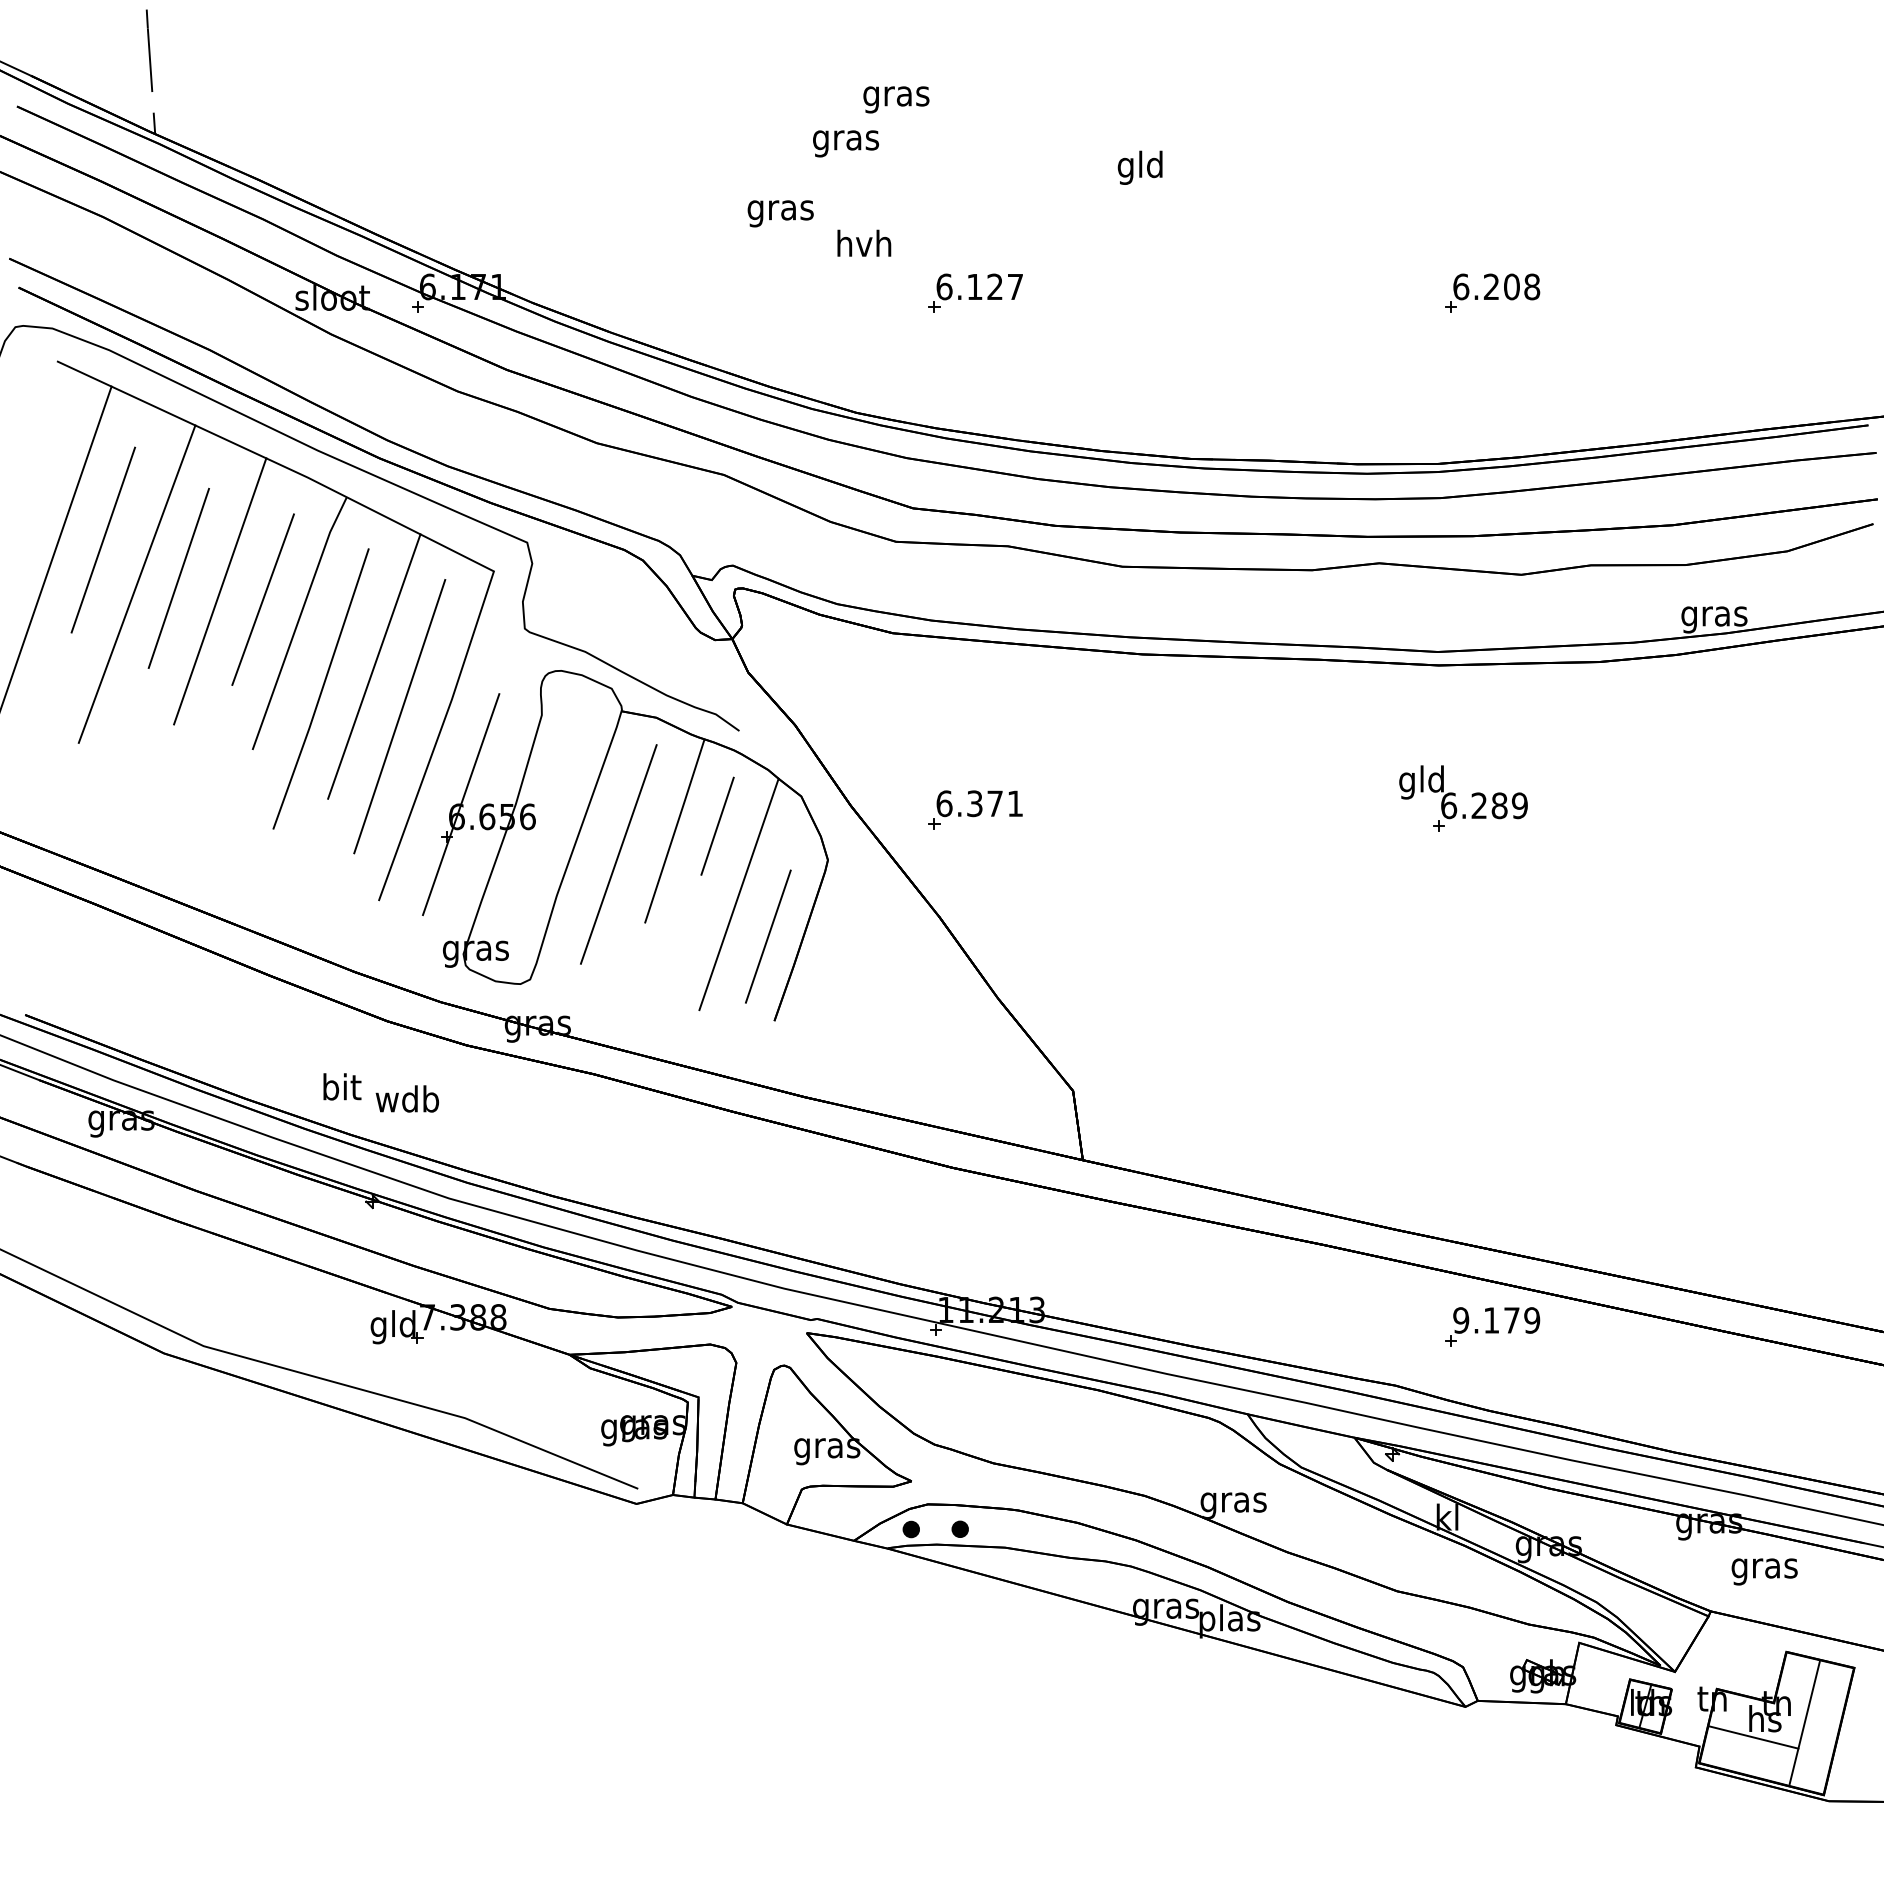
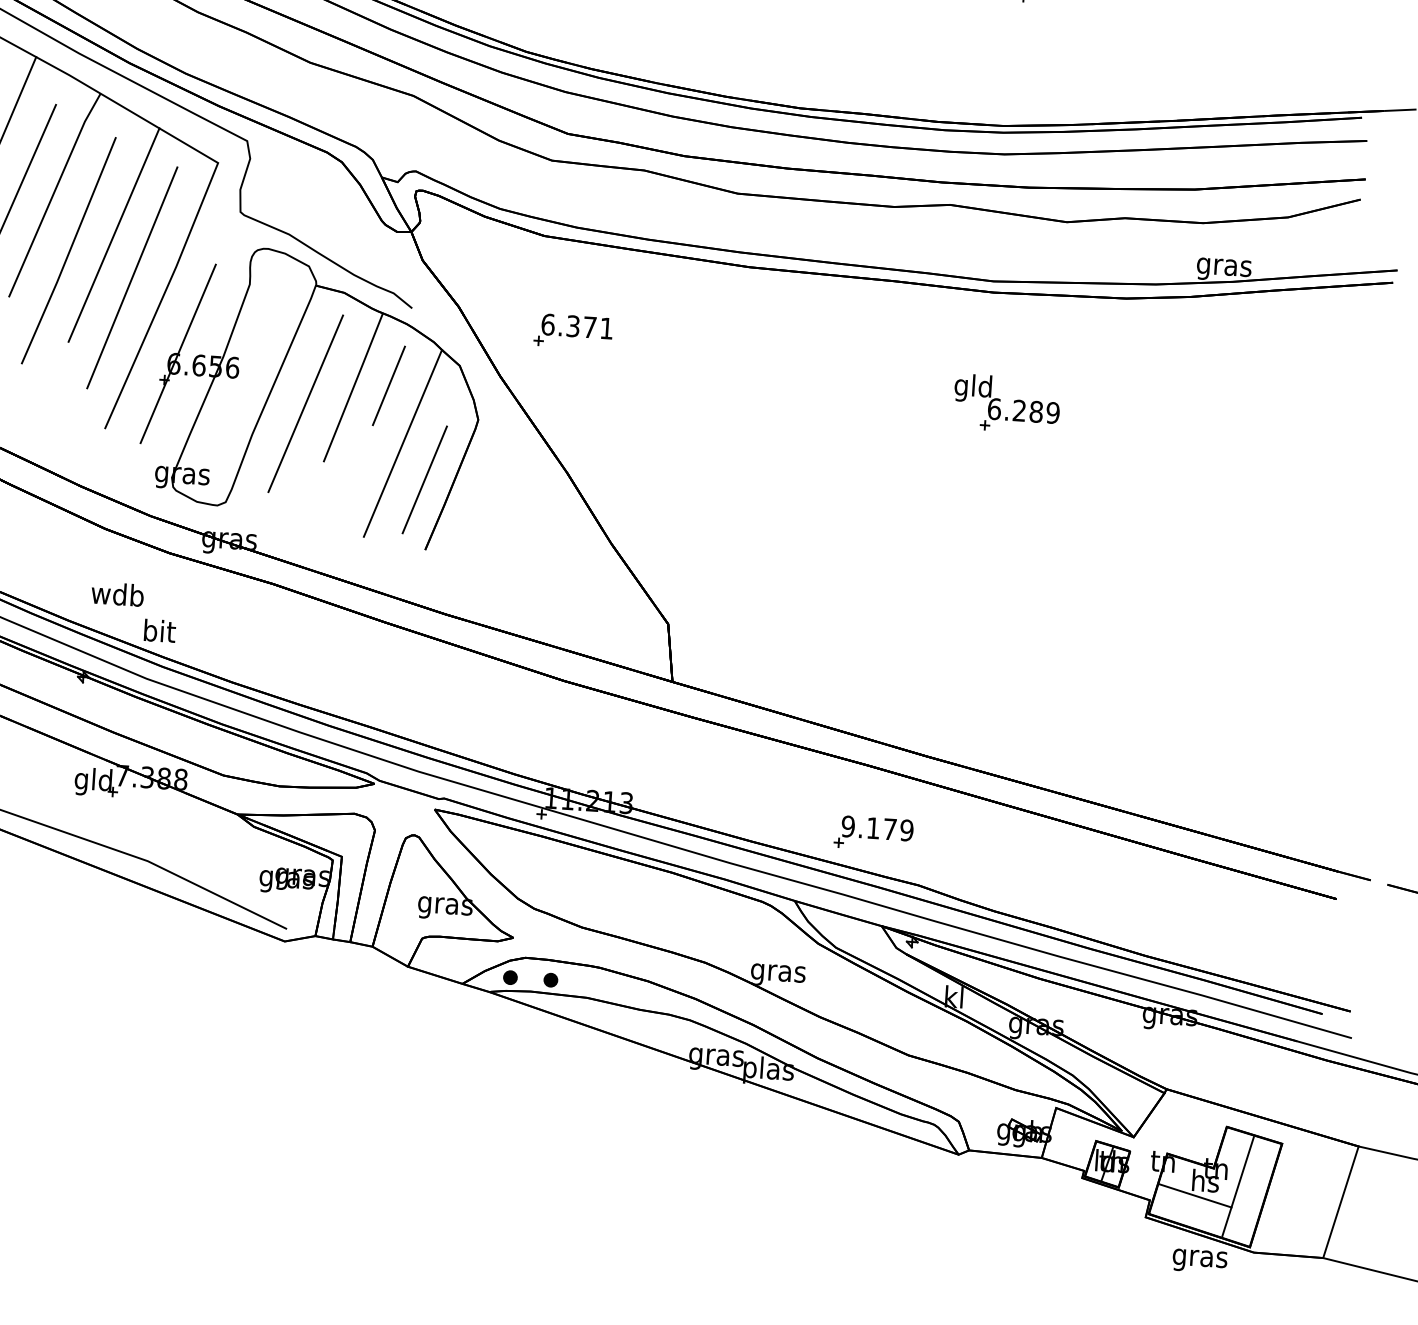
part: (975, 809) -> (573, 331), moved
text: (342, 1086) -> (160, 630), moved
part: (1492, 1326) -> (873, 833), moved
text: (1764, 1571) -> (1199, 1260), moved

